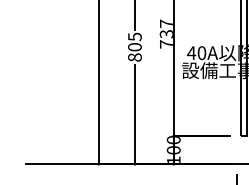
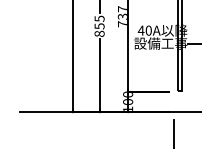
text: (134, 47) -> (99, 26), 805 -> 855

